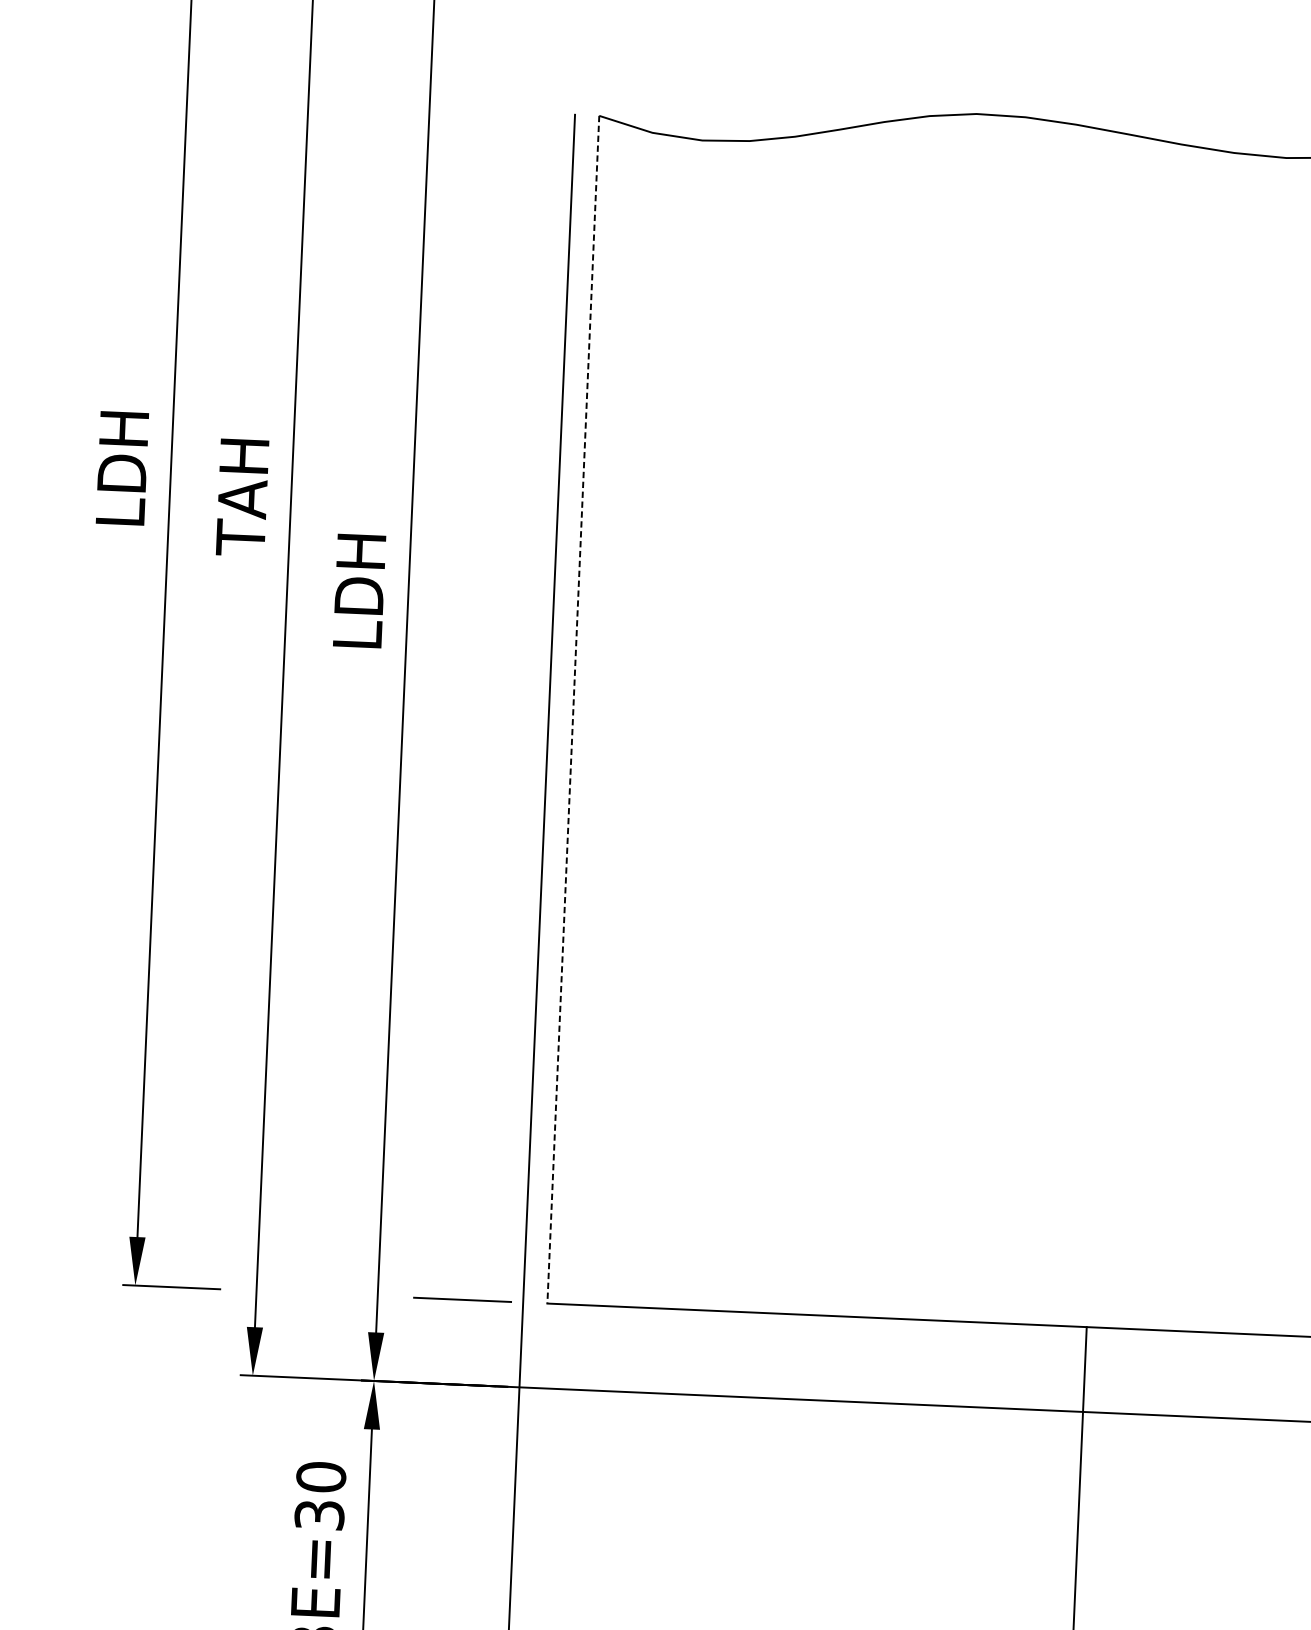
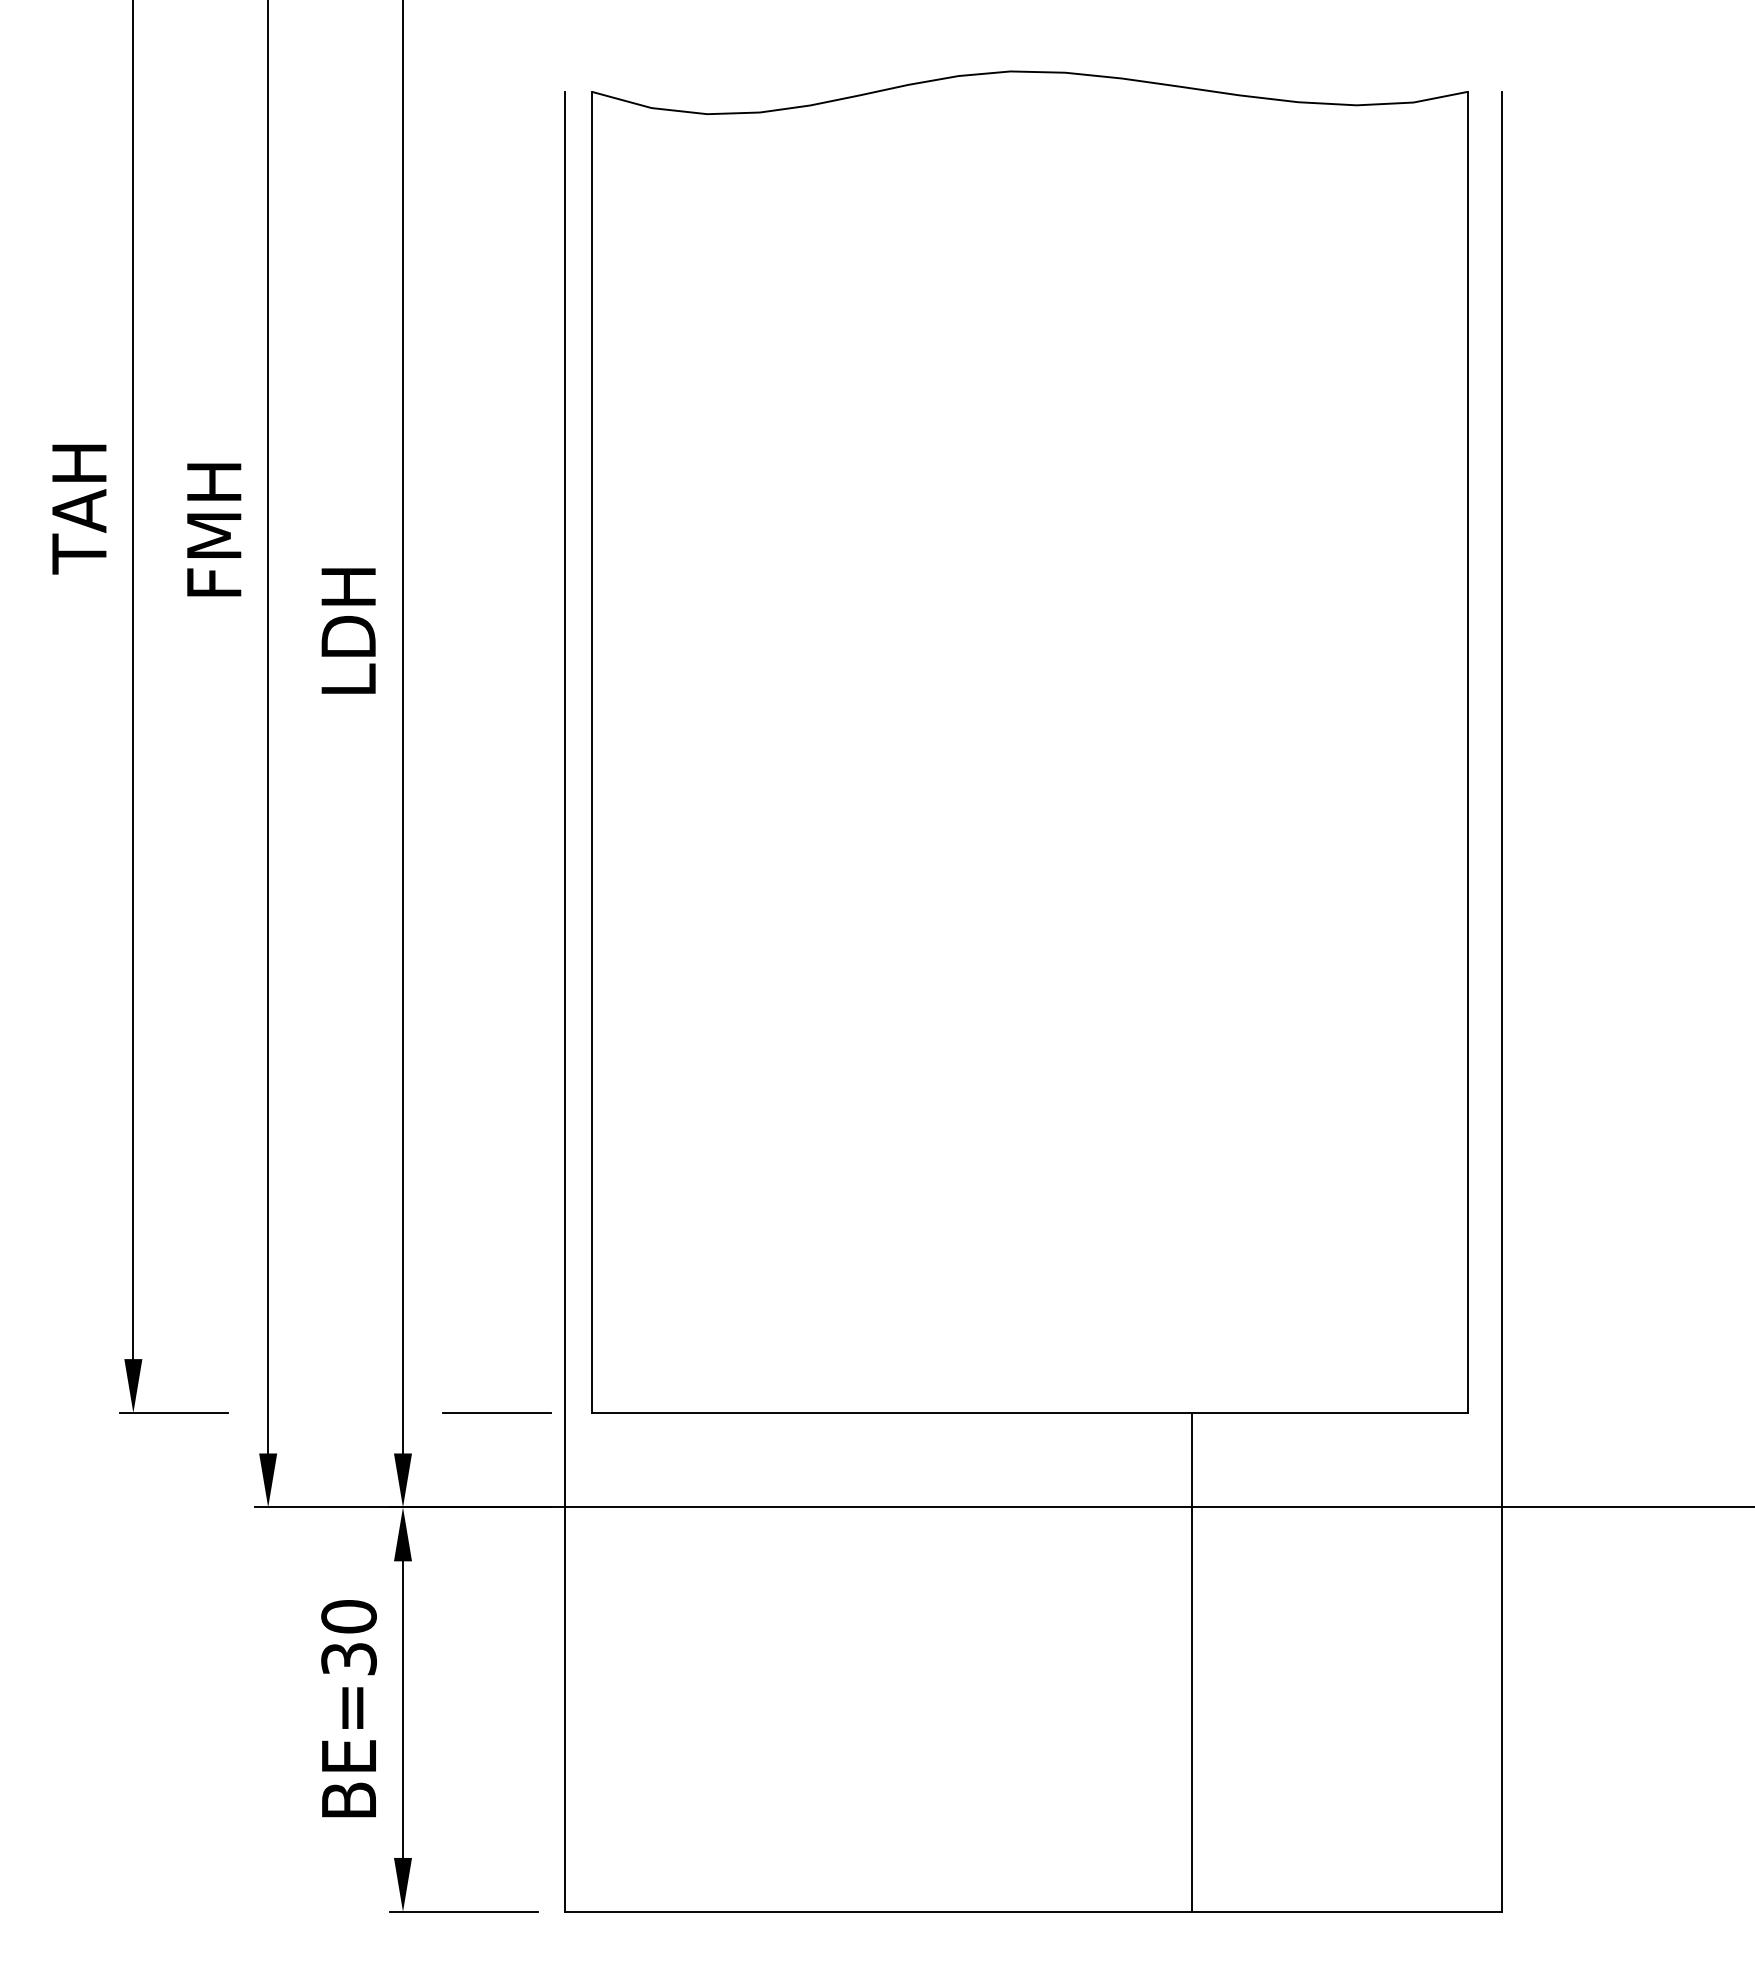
text: (122, 470) -> (79, 508), LDH -> TAH
text: (242, 495) -> (214, 530), TAH -> FMH
line: (573, 709) -> (591, 752), dashed -> solid

